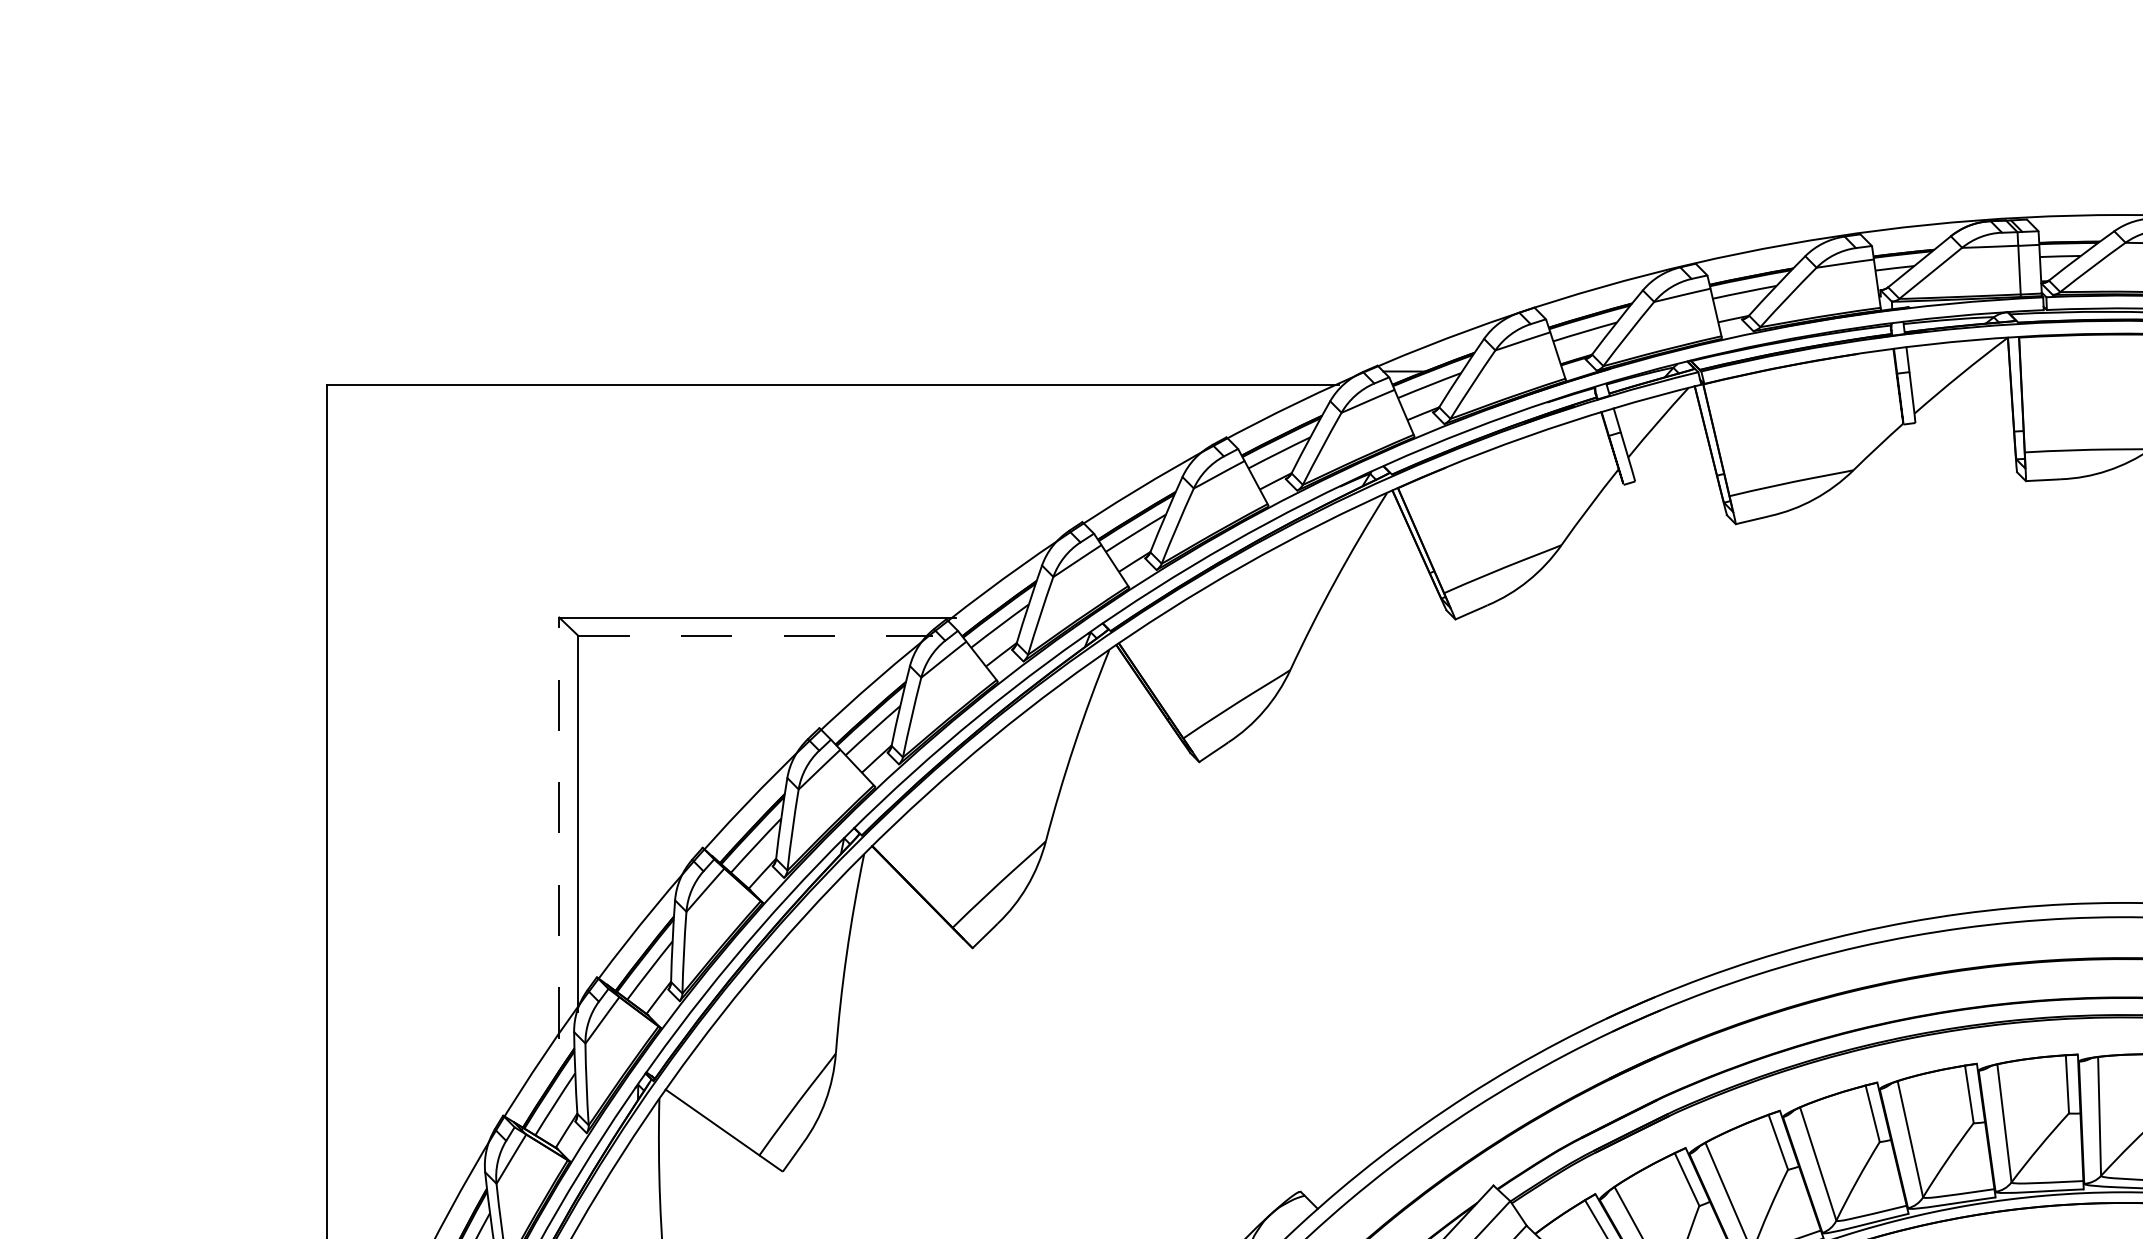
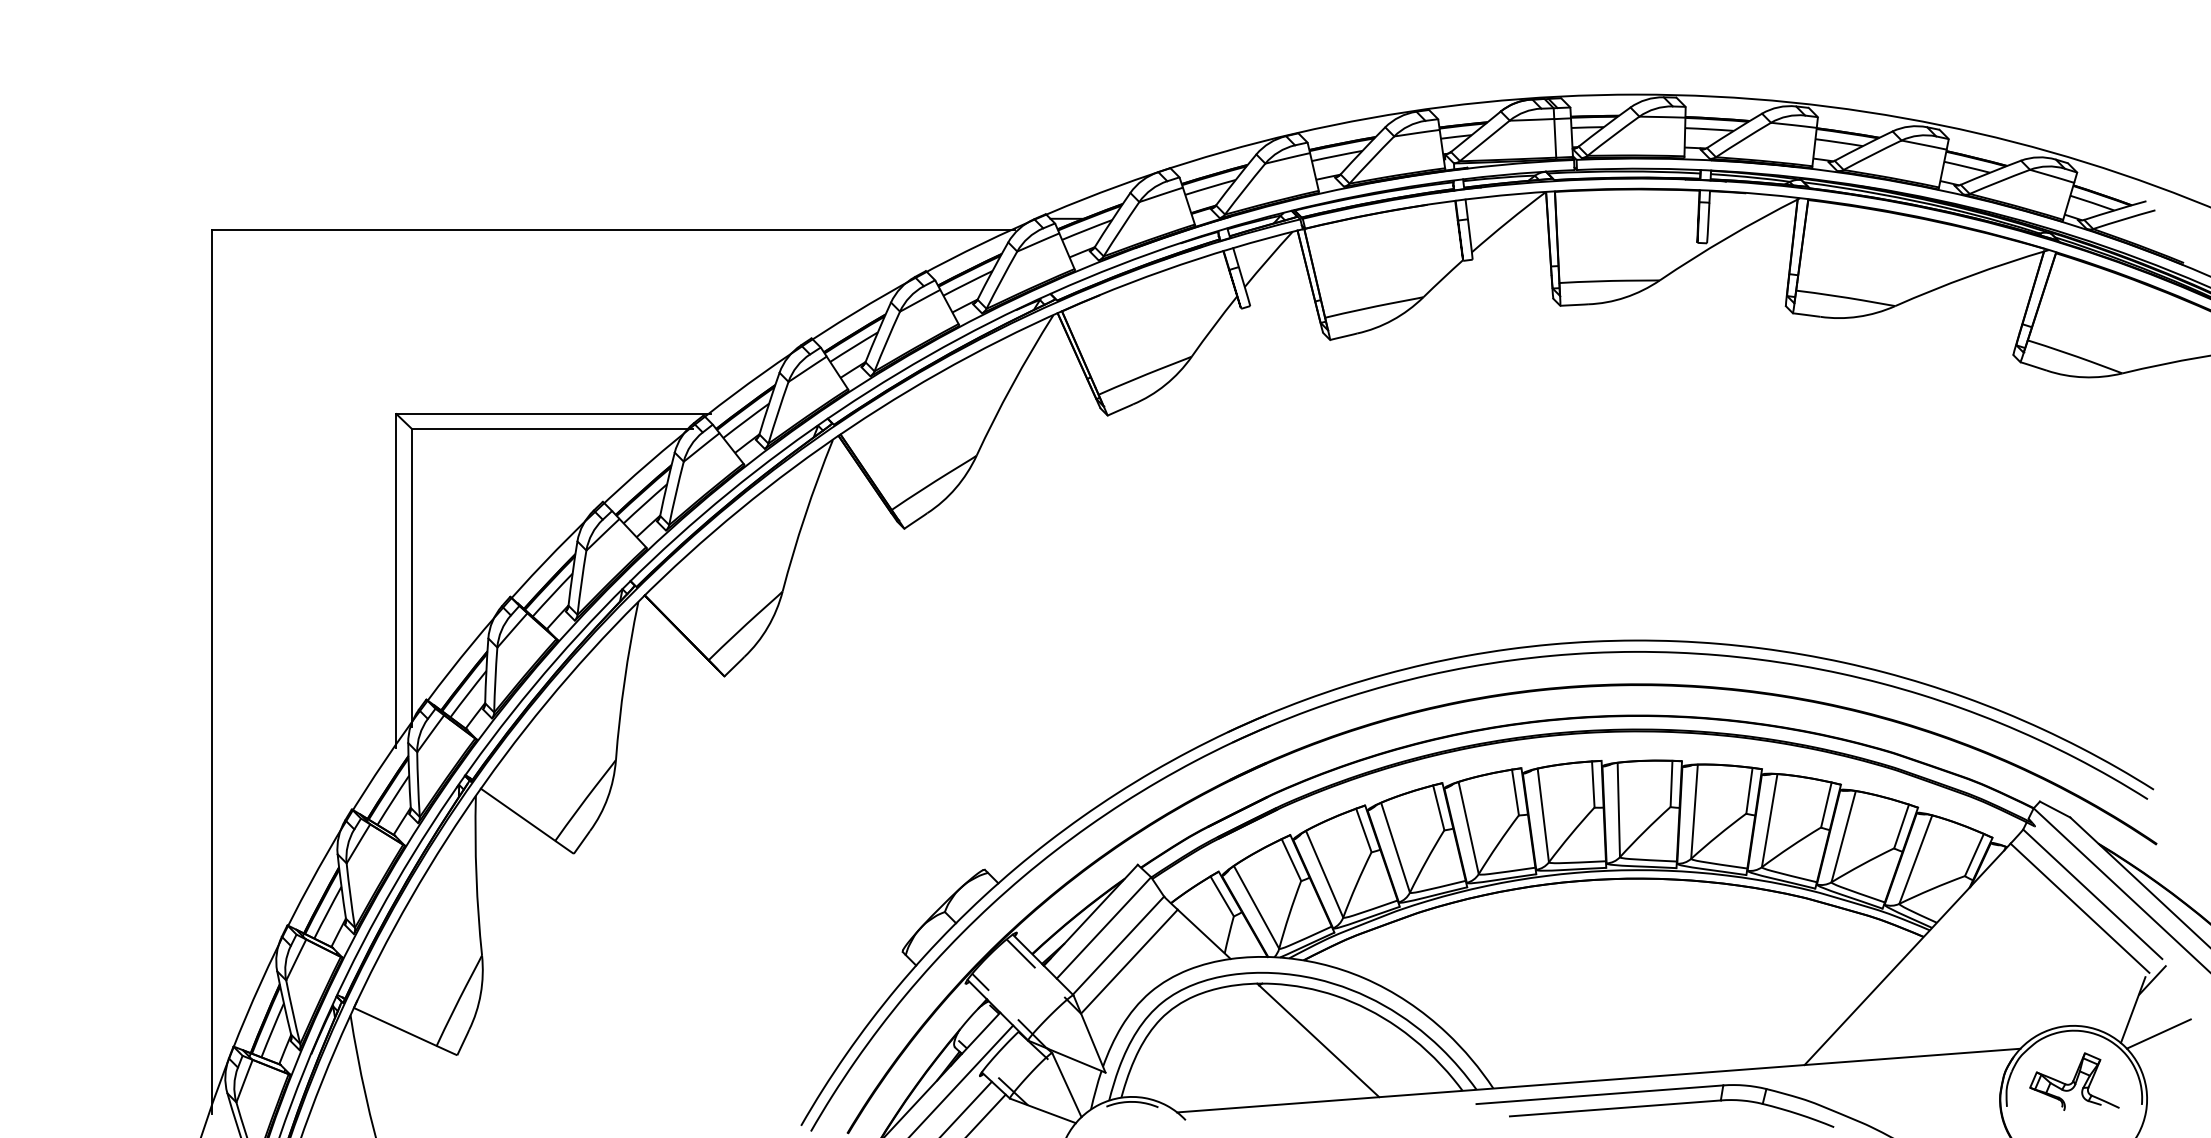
line: (755, 635) -> (552, 428), dashed -> solid
line: (559, 827) -> (396, 580), dashed -> solid

